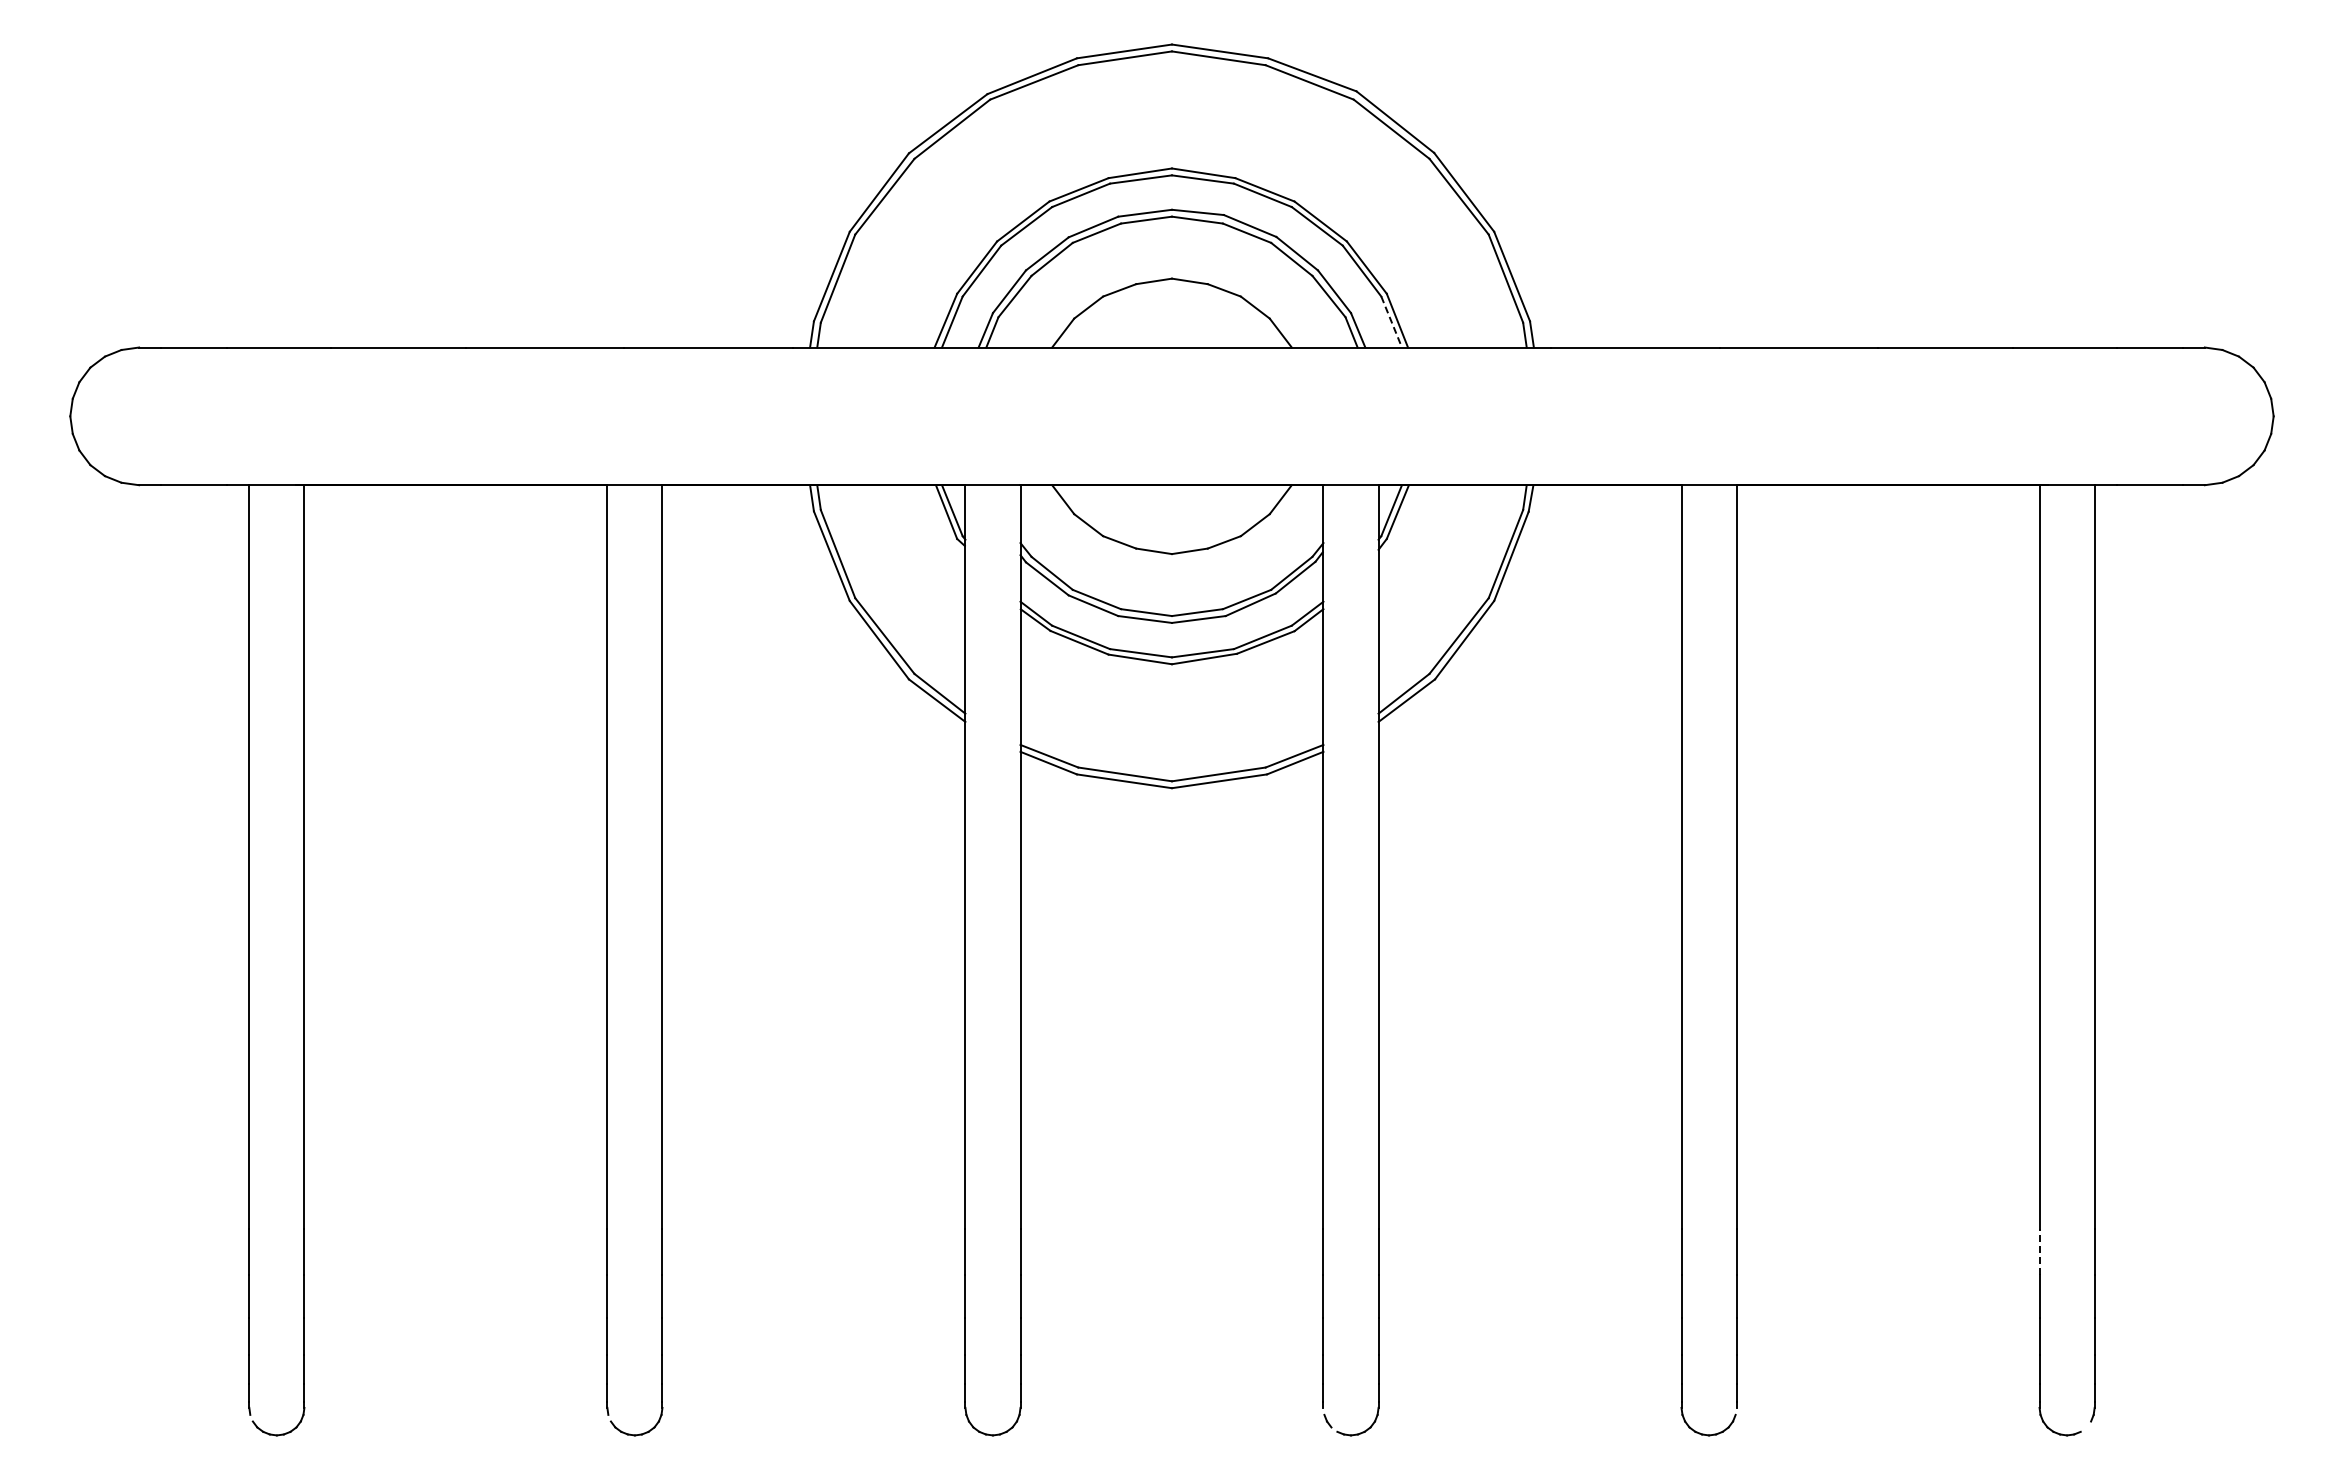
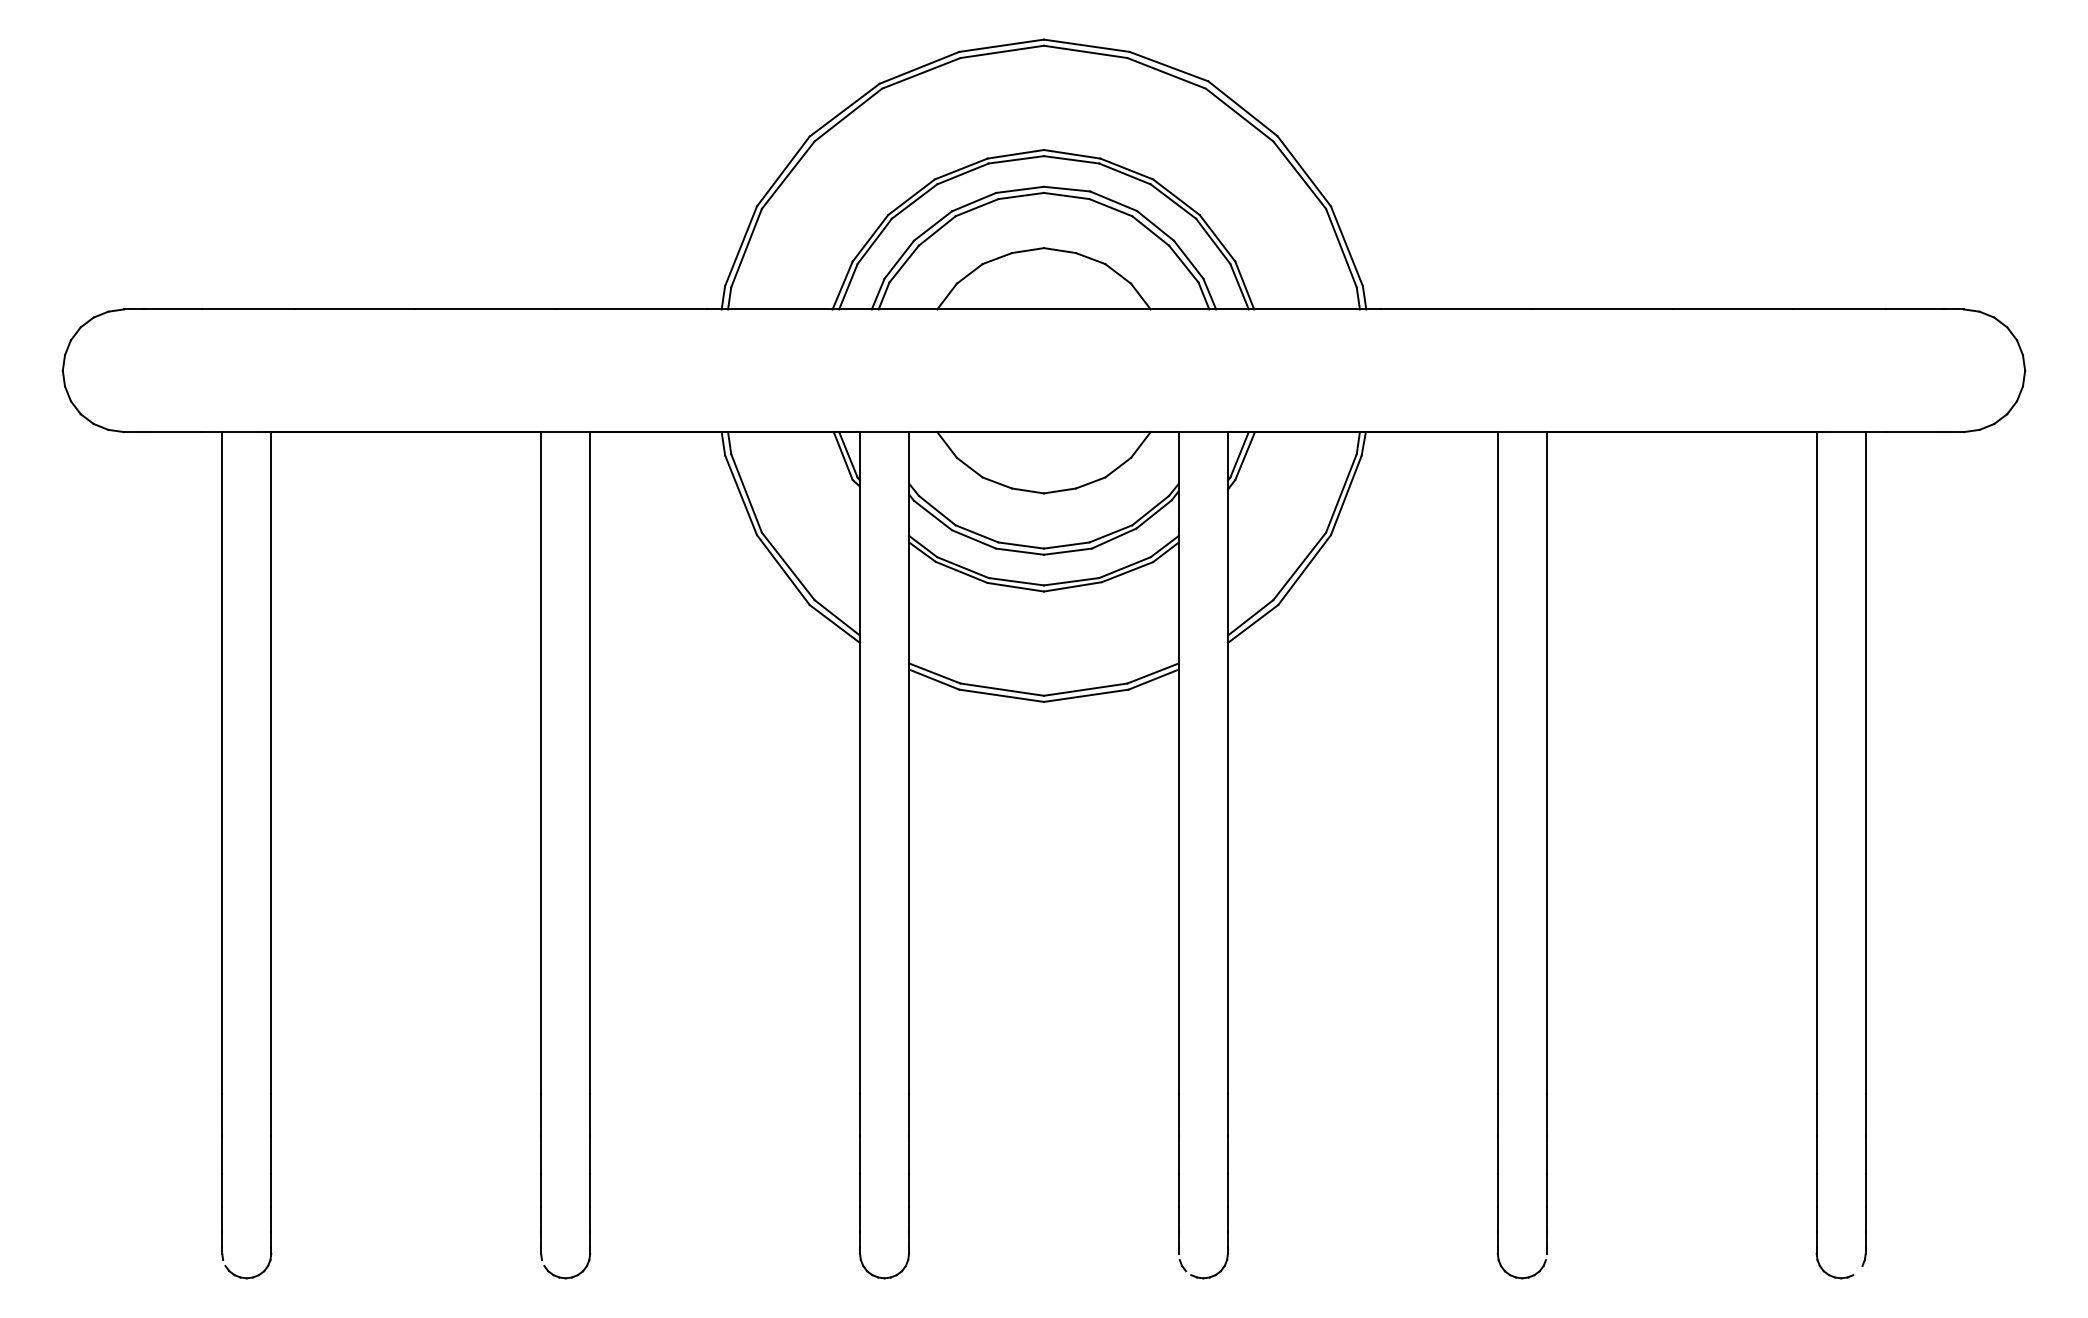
line: (1391, 322) -> (1239, 287), dashed -> solid
line: (2039, 1251) -> (1816, 1114), dashed -> solid

